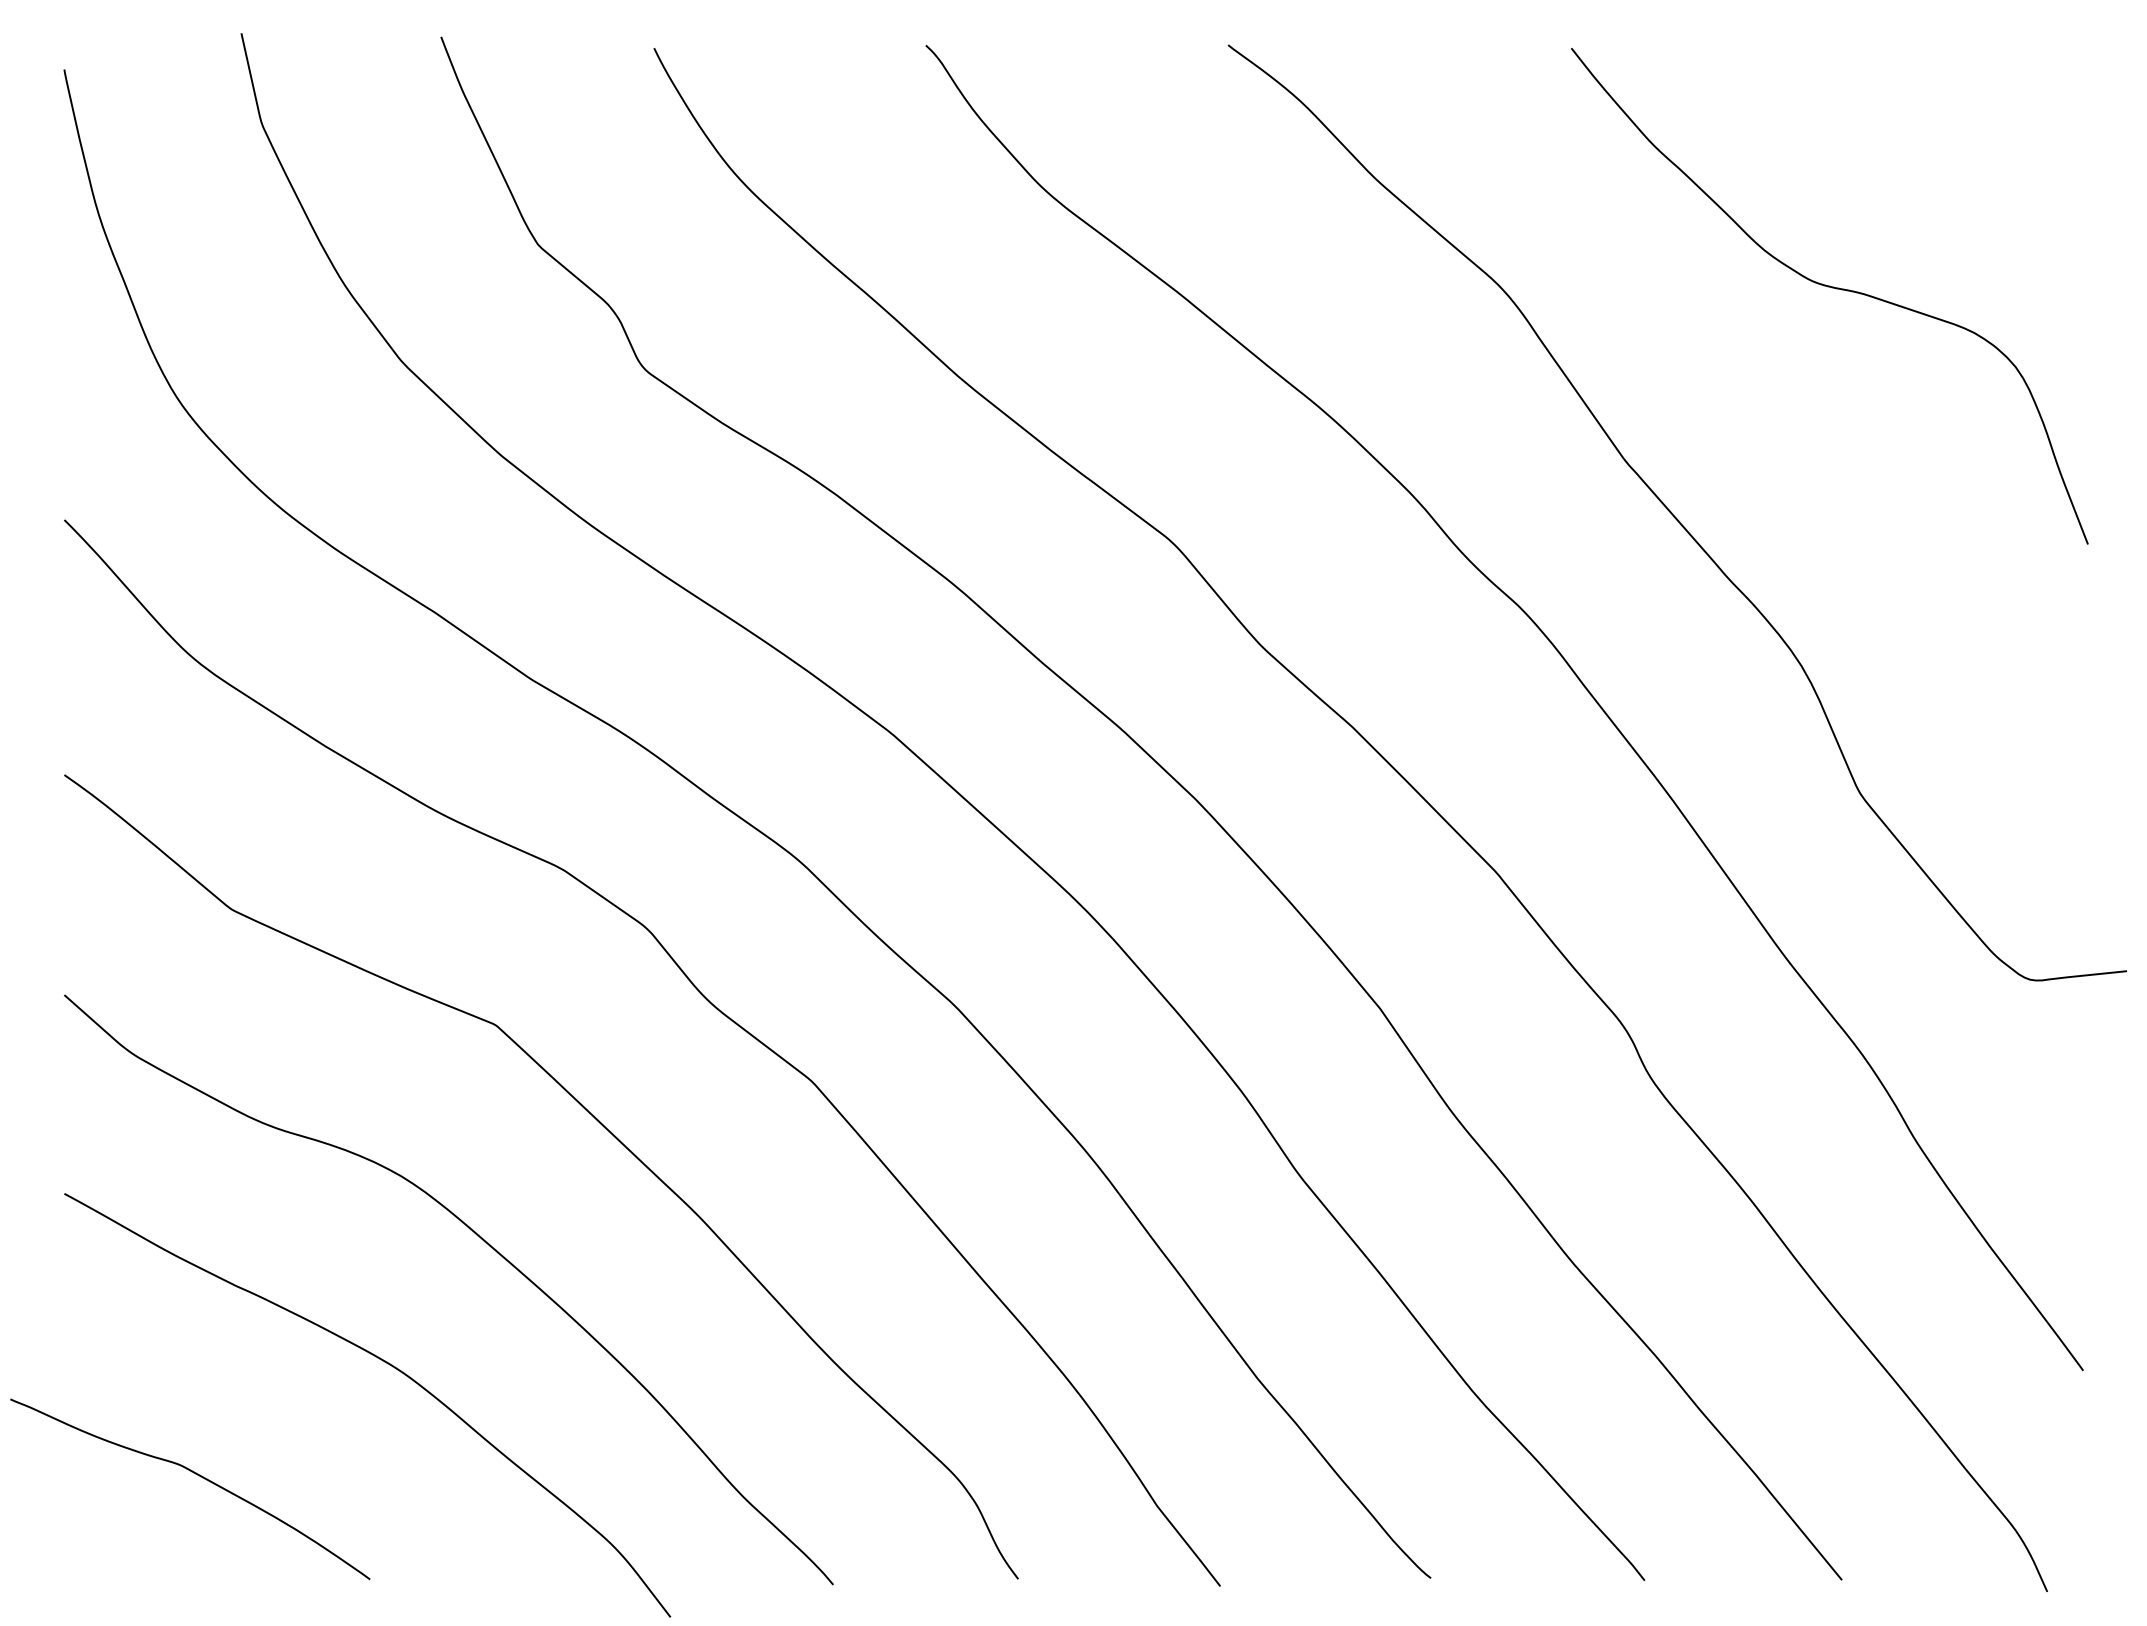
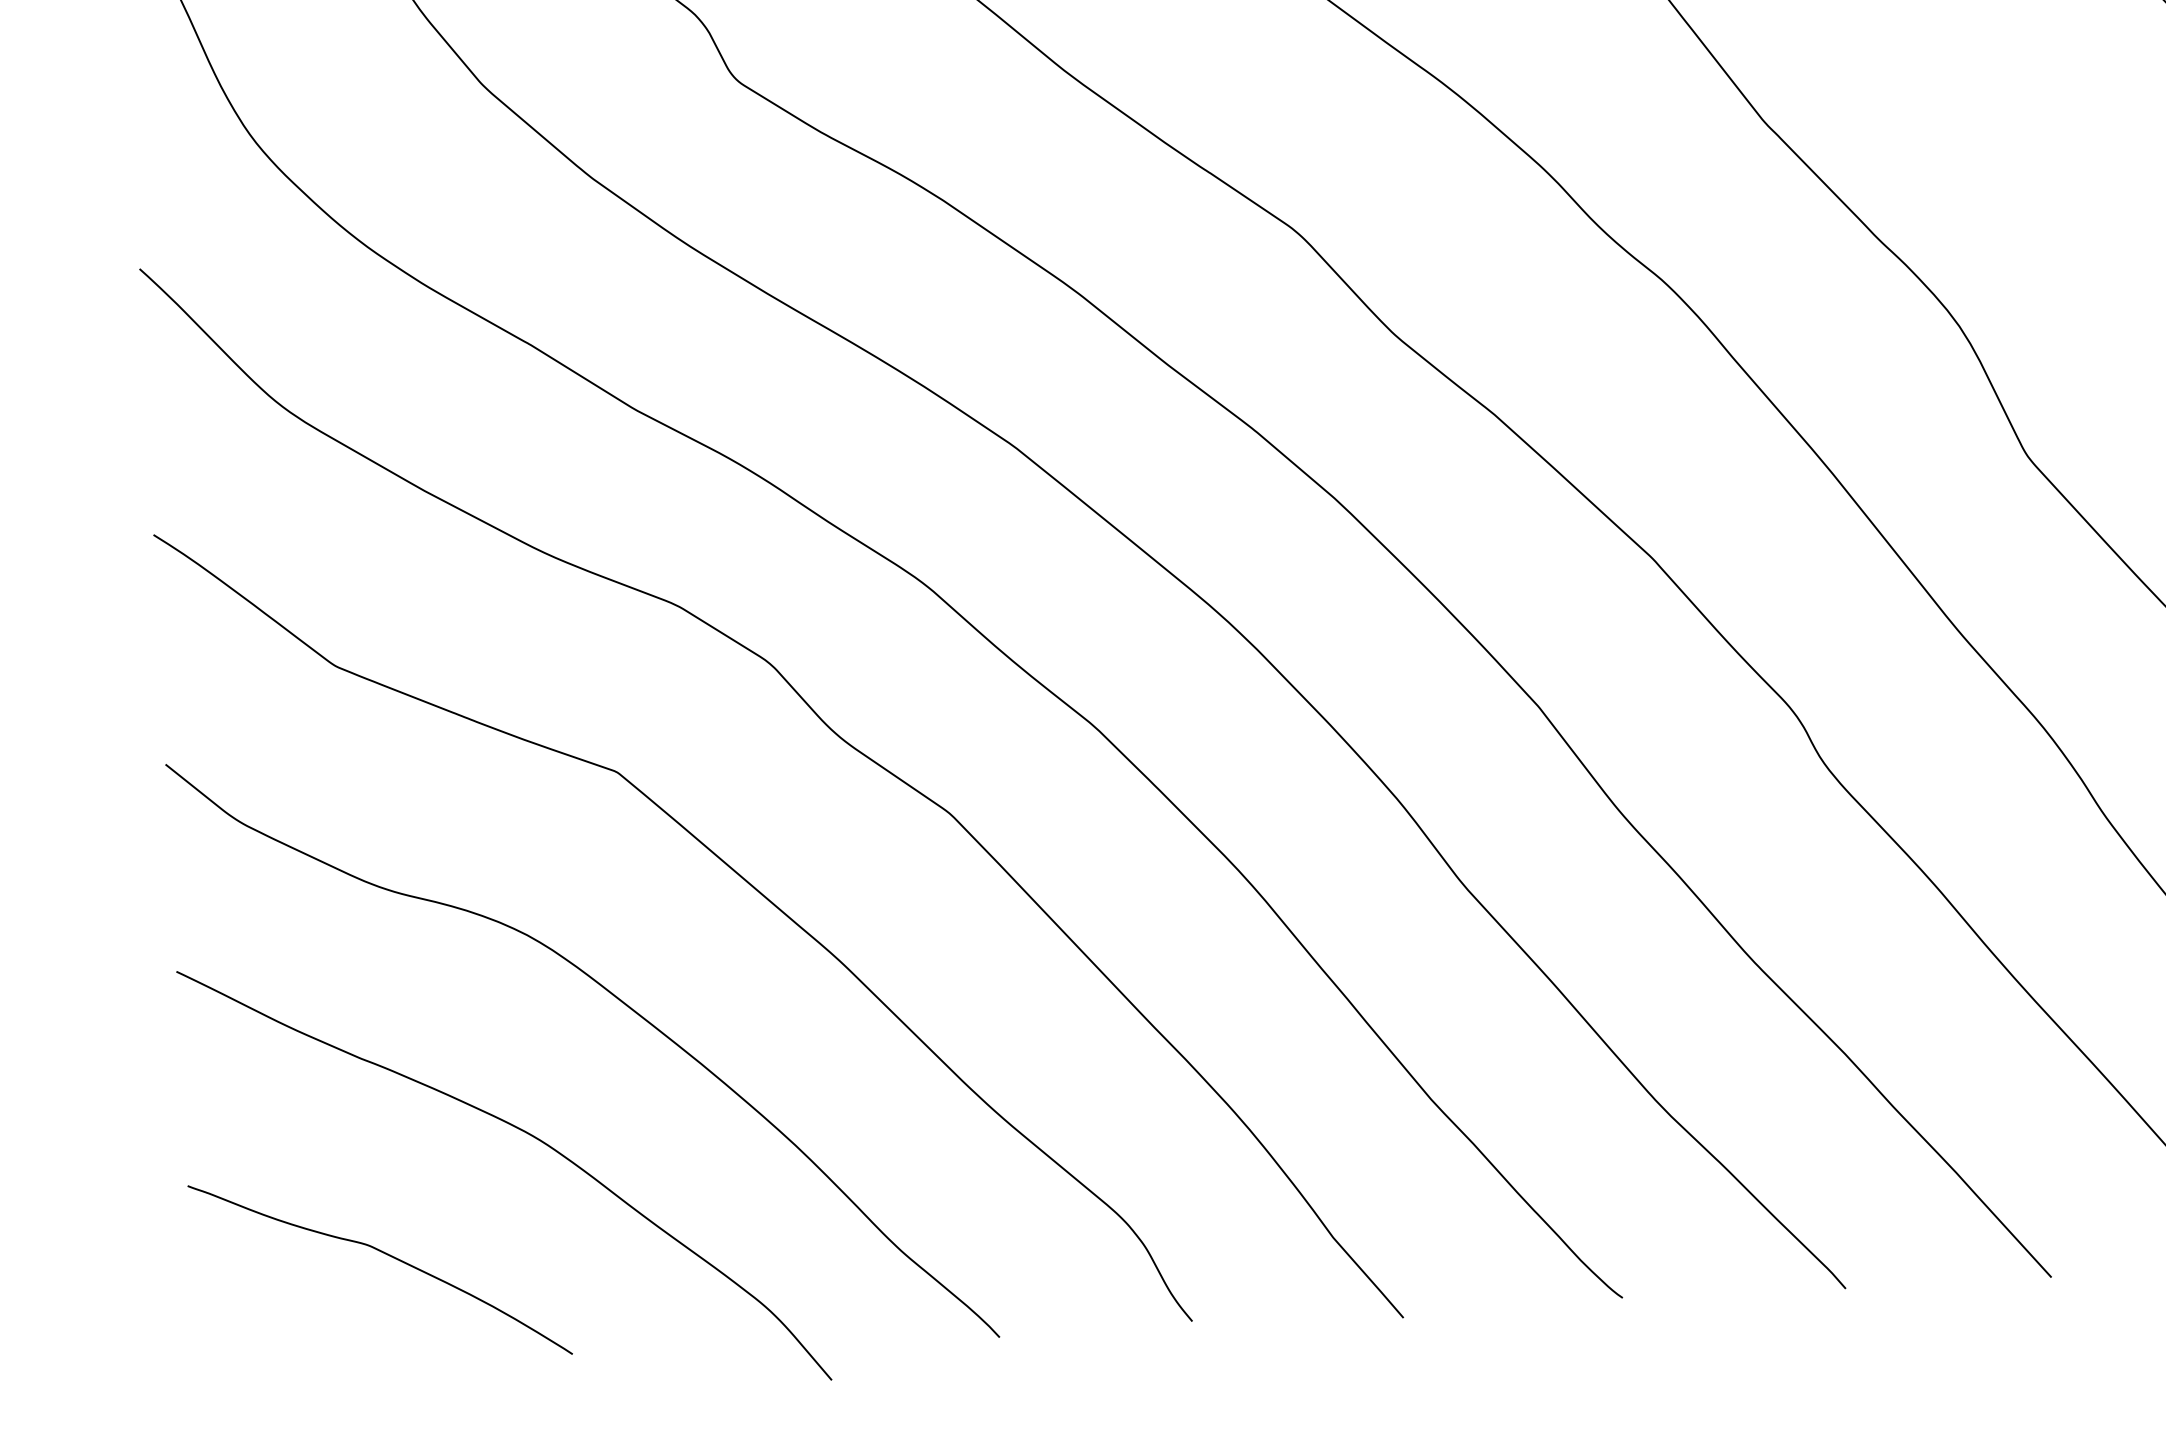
curve: (197, 1475) -> (386, 1255), moved

